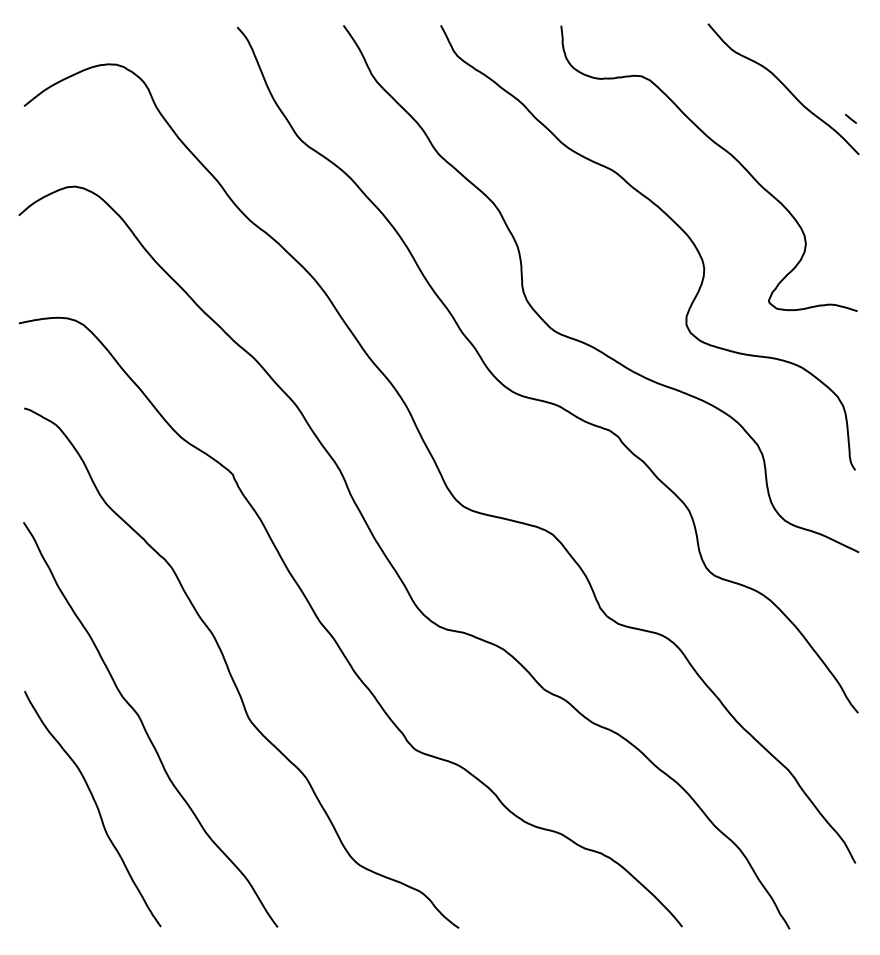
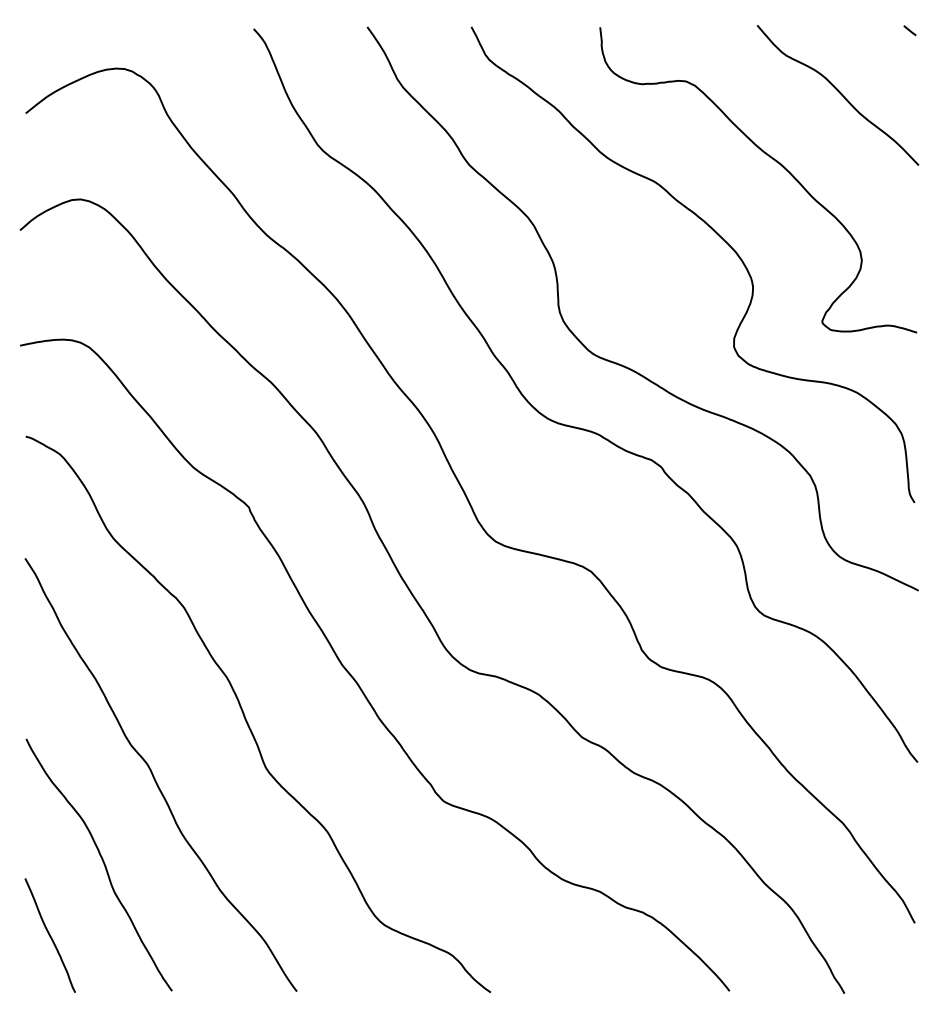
line: (850, 118) -> (909, 30), moved
curve: (47, 874) -> (50, 935), added

